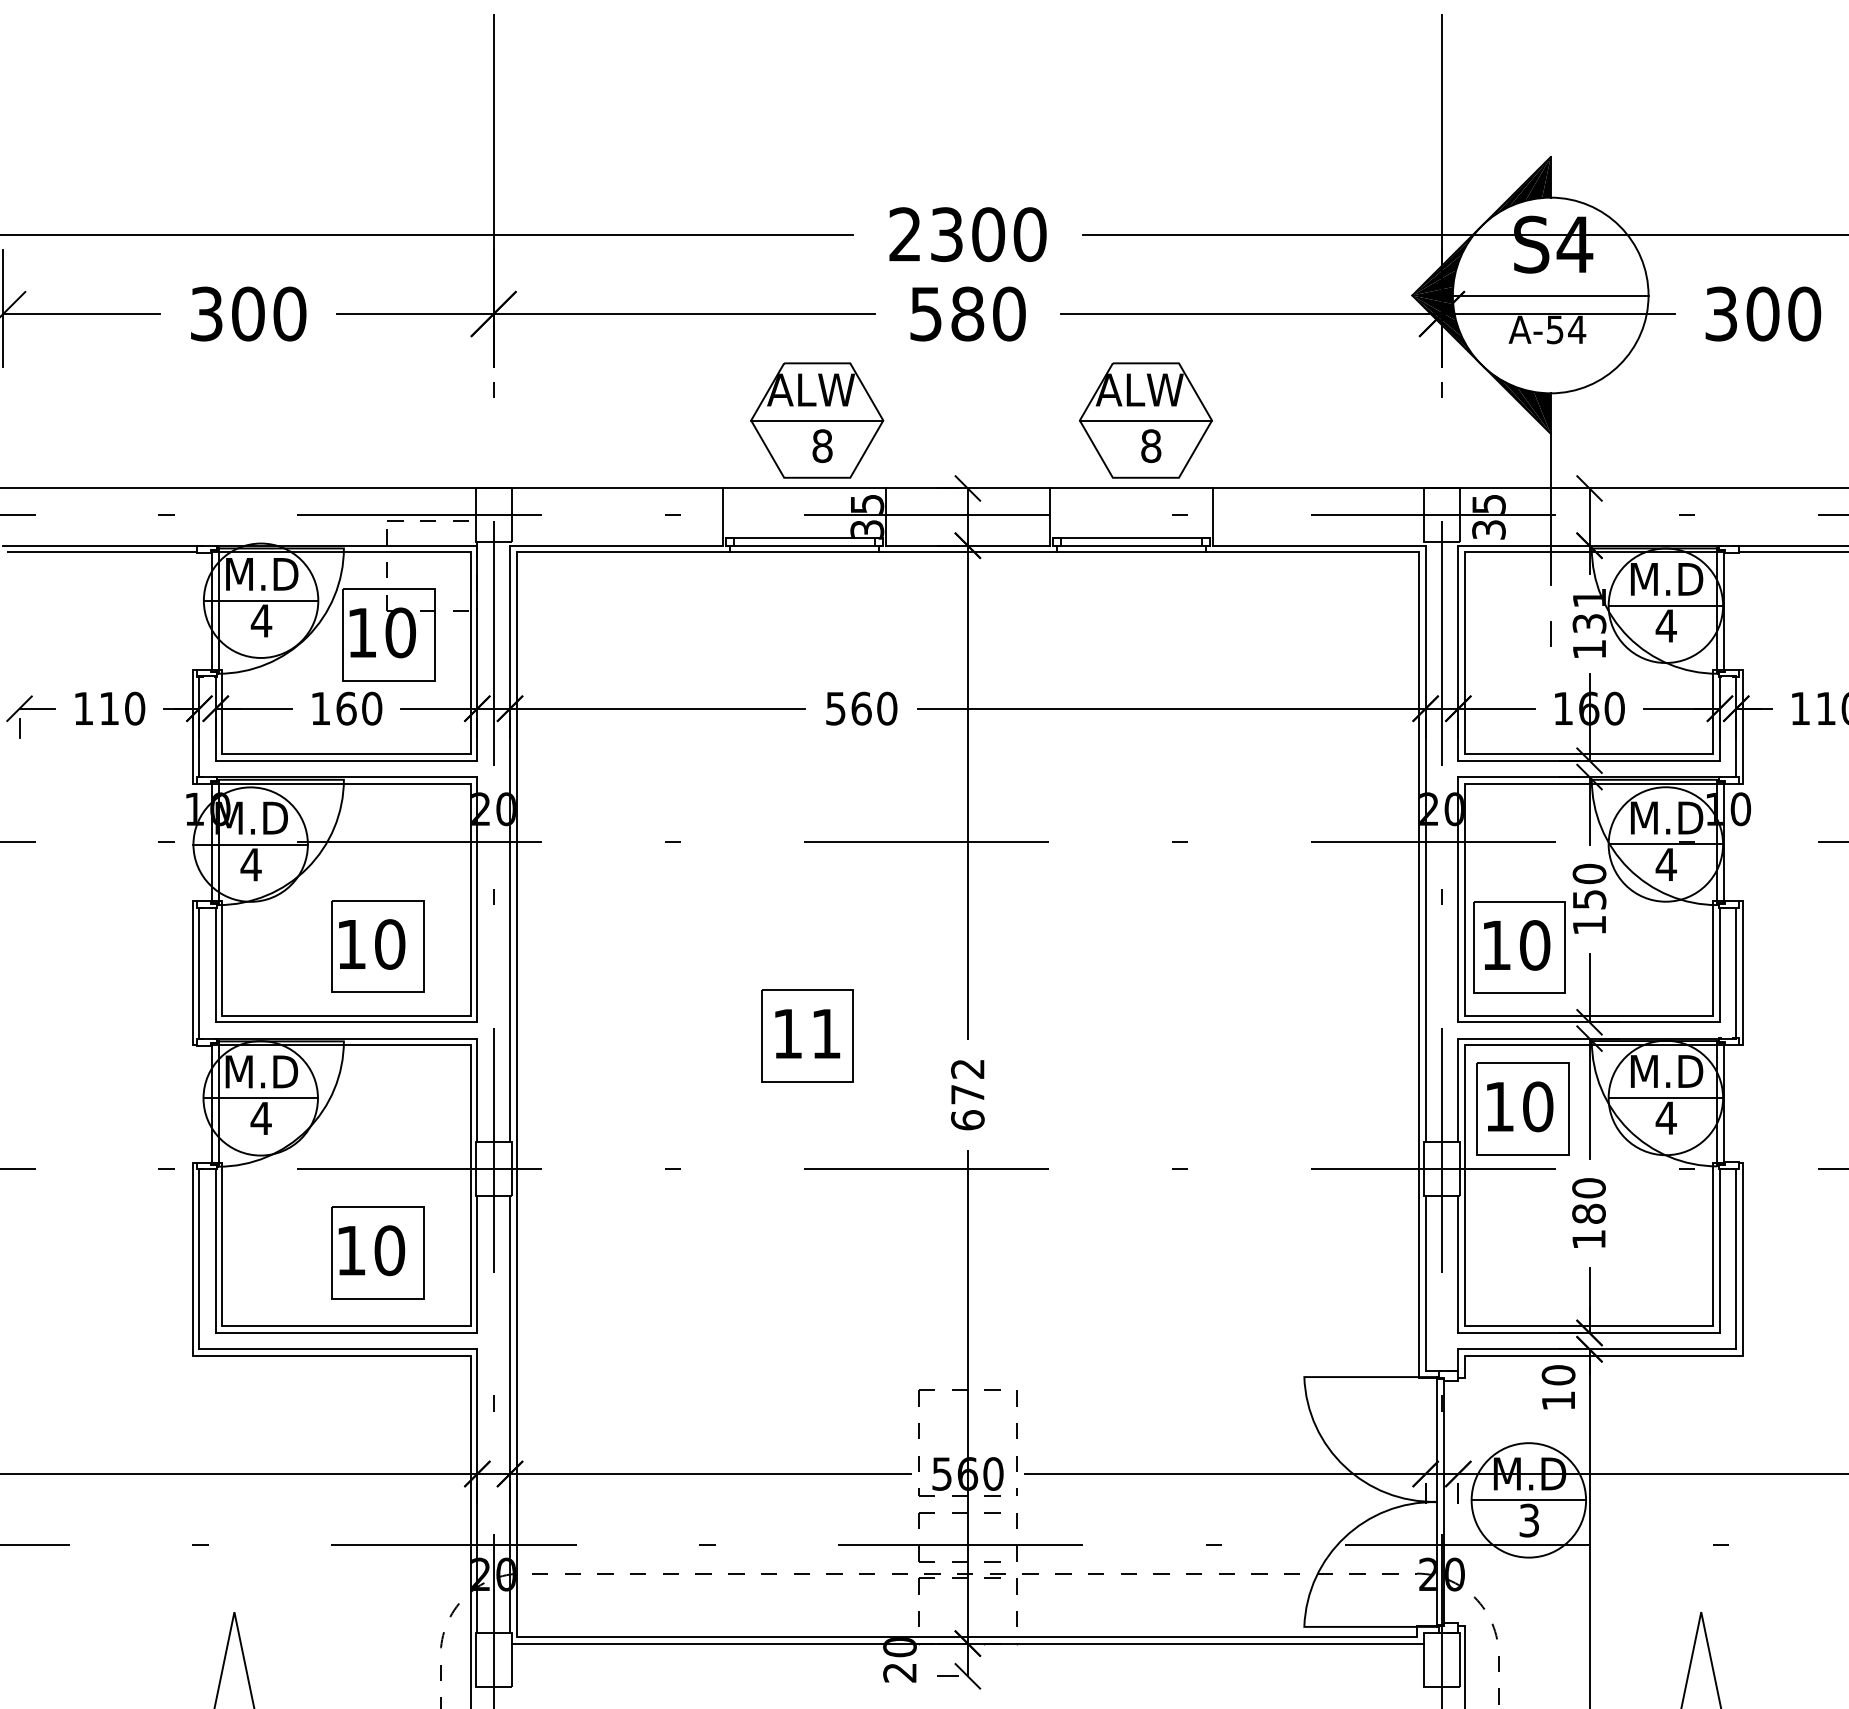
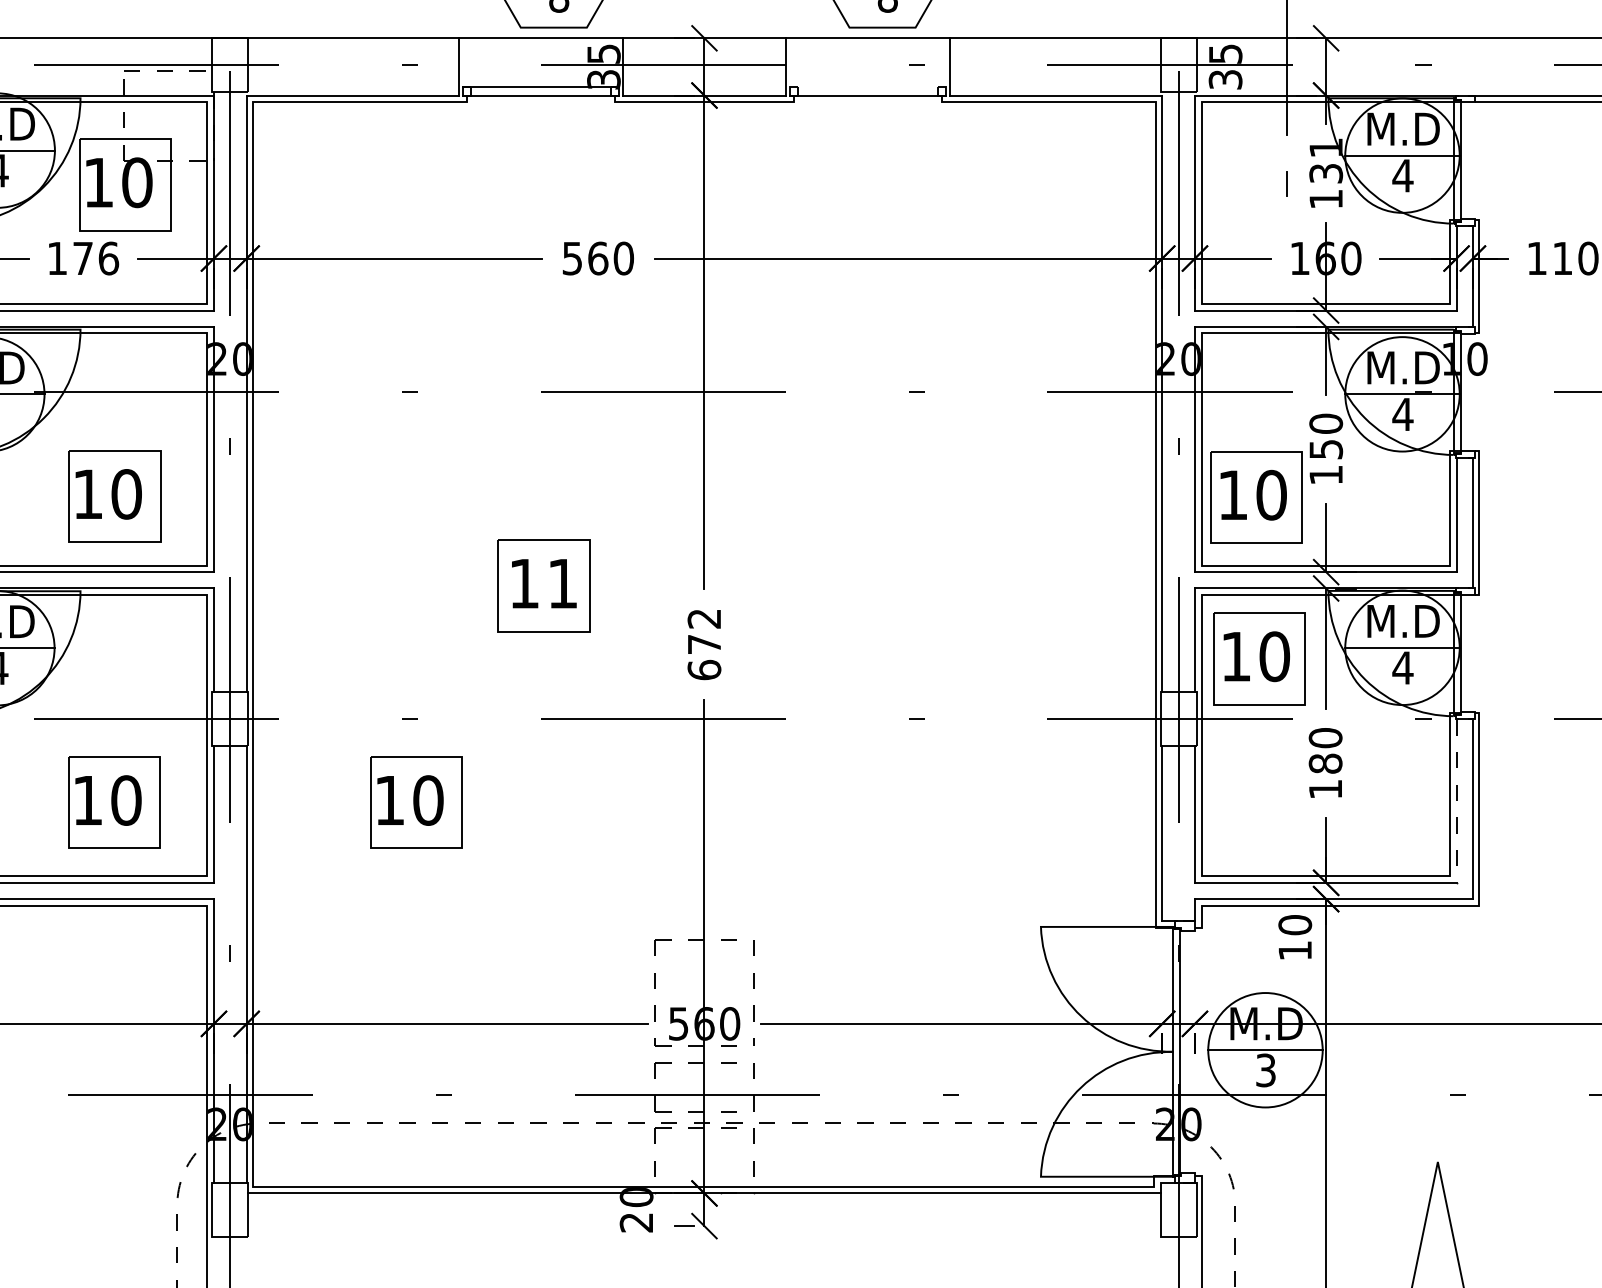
line: (1130, 537) -> (867, 87), removed
line: (804, 552) -> (541, 102), removed
line: (1131, 552) -> (868, 102), removed
text: (359, 708) -> (96, 258), 160 -> 176
line: (1719, 1251) -> (1456, 801), solid -> dashed
part: (679, 1252) -> (416, 802), added

